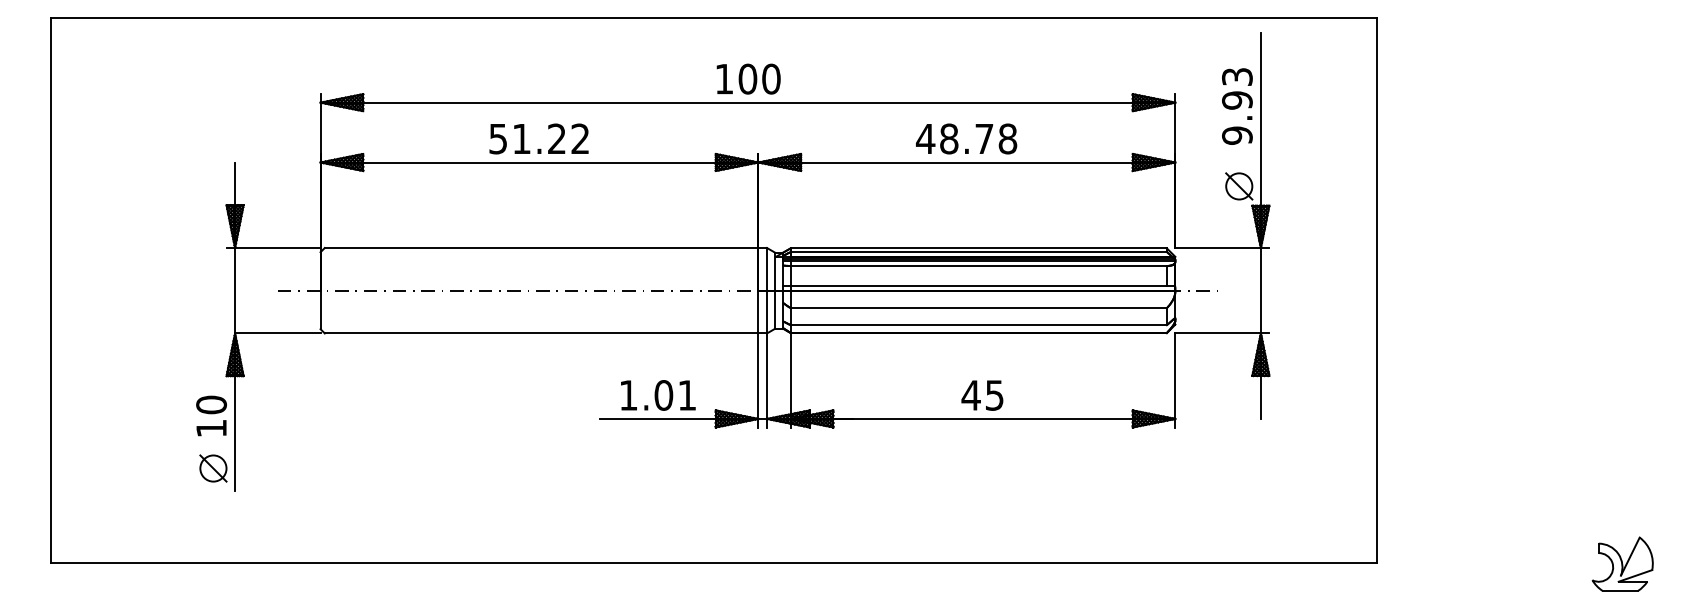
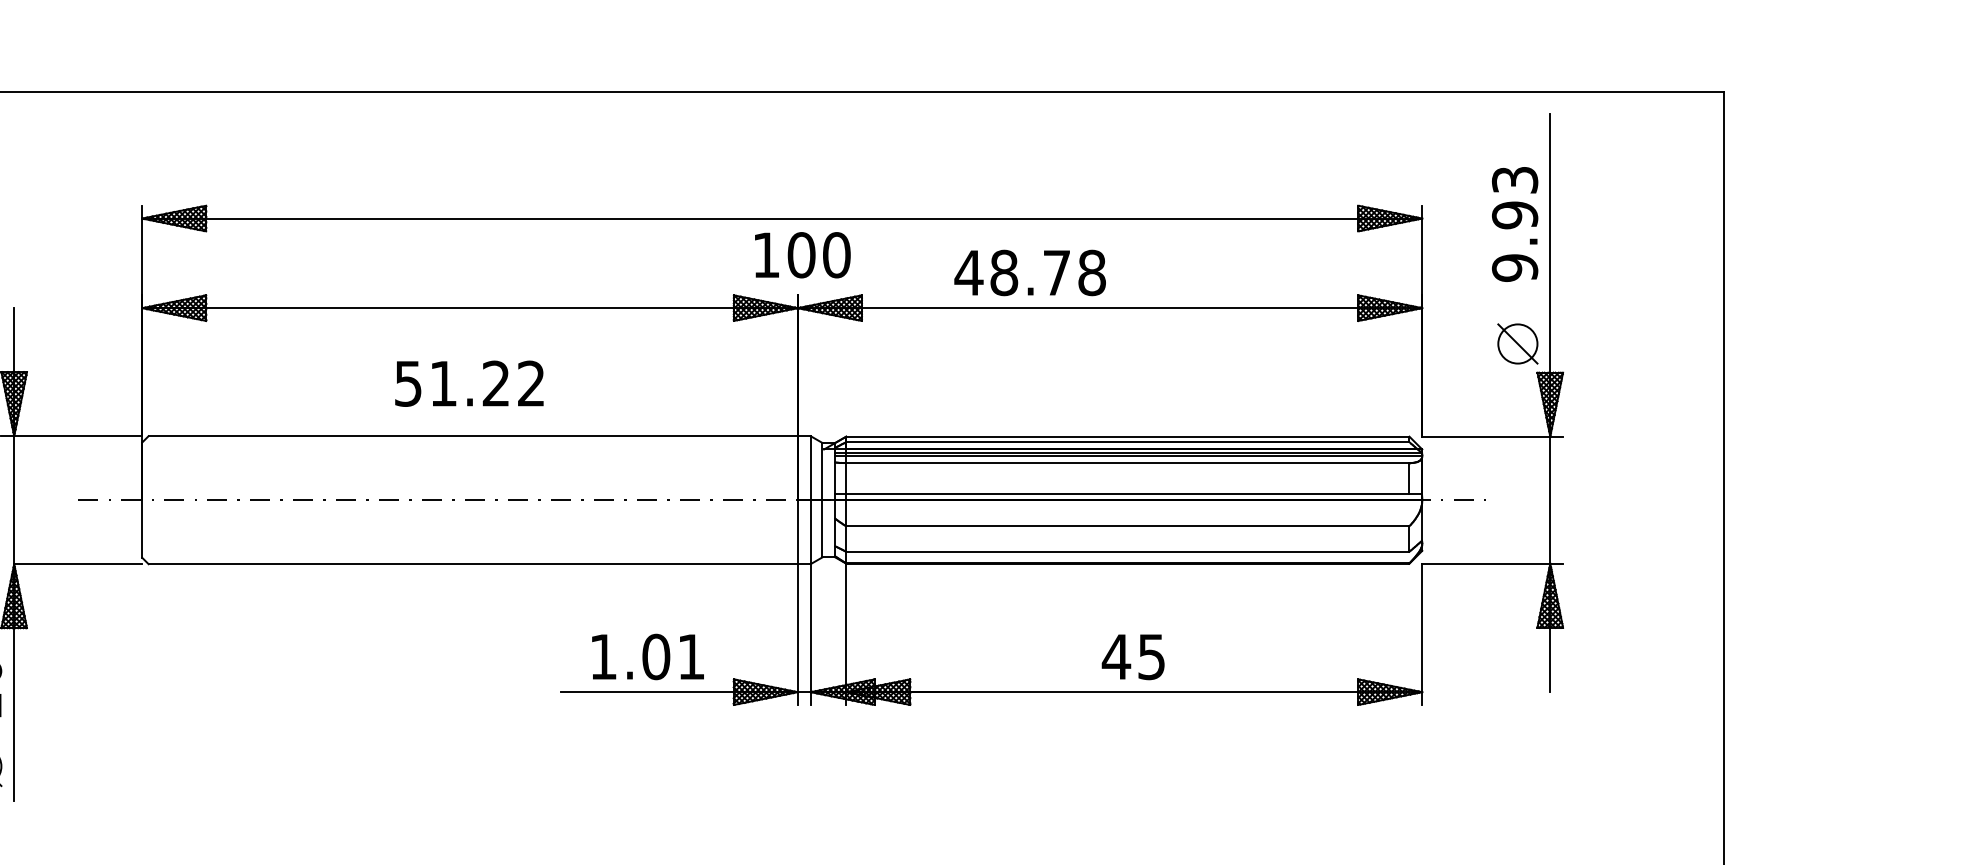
text: (748, 78) -> (802, 254), moved
text: (538, 138) -> (468, 383), moved
text: (966, 138) -> (1030, 272), moved

